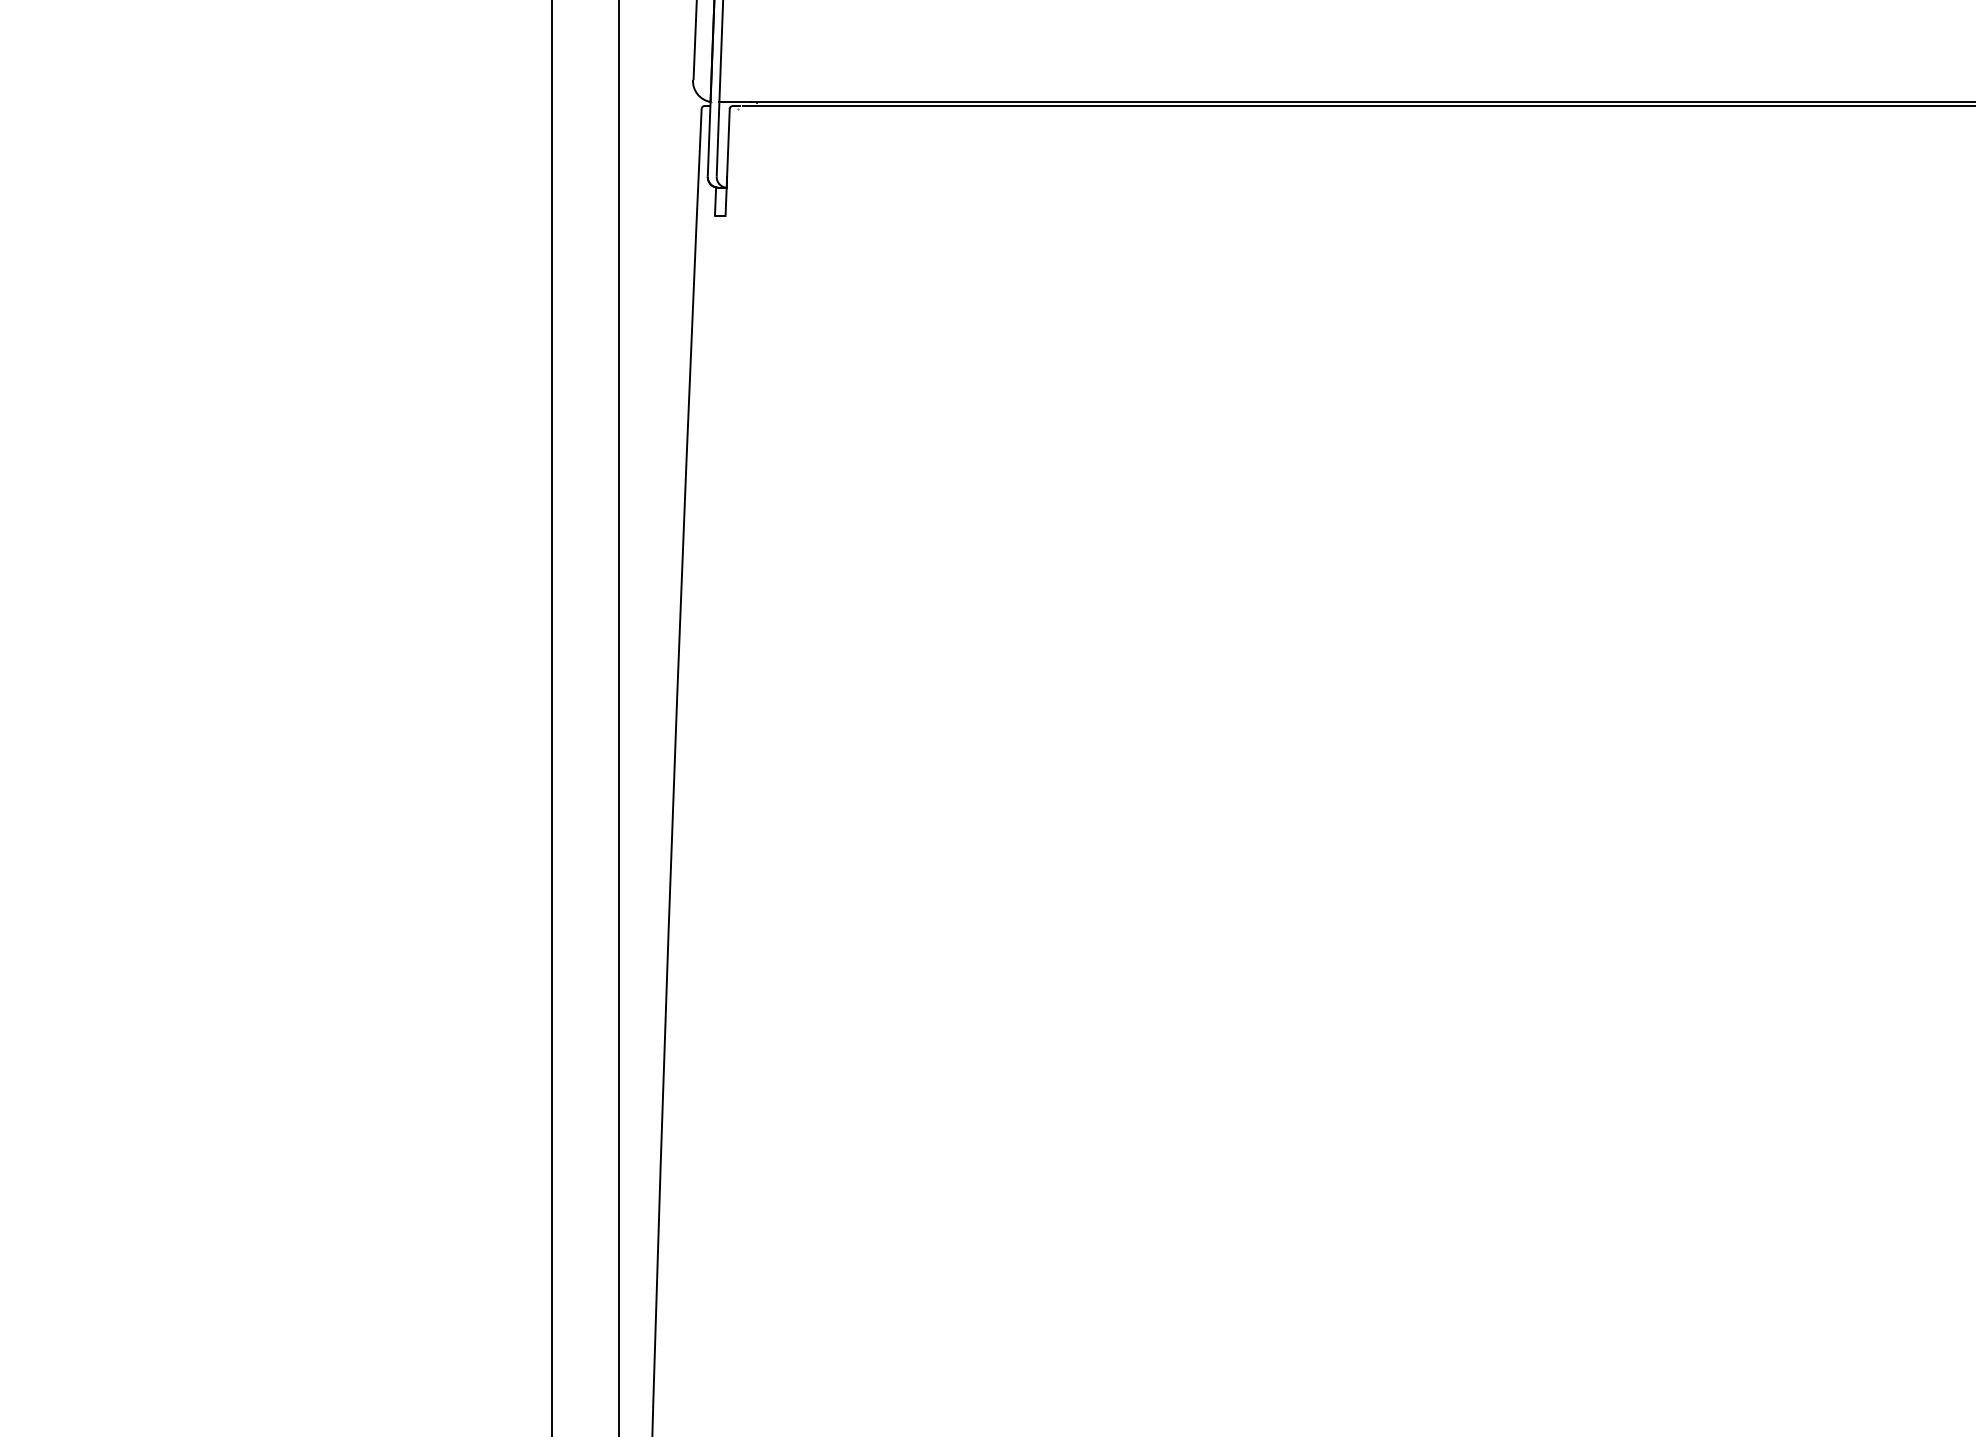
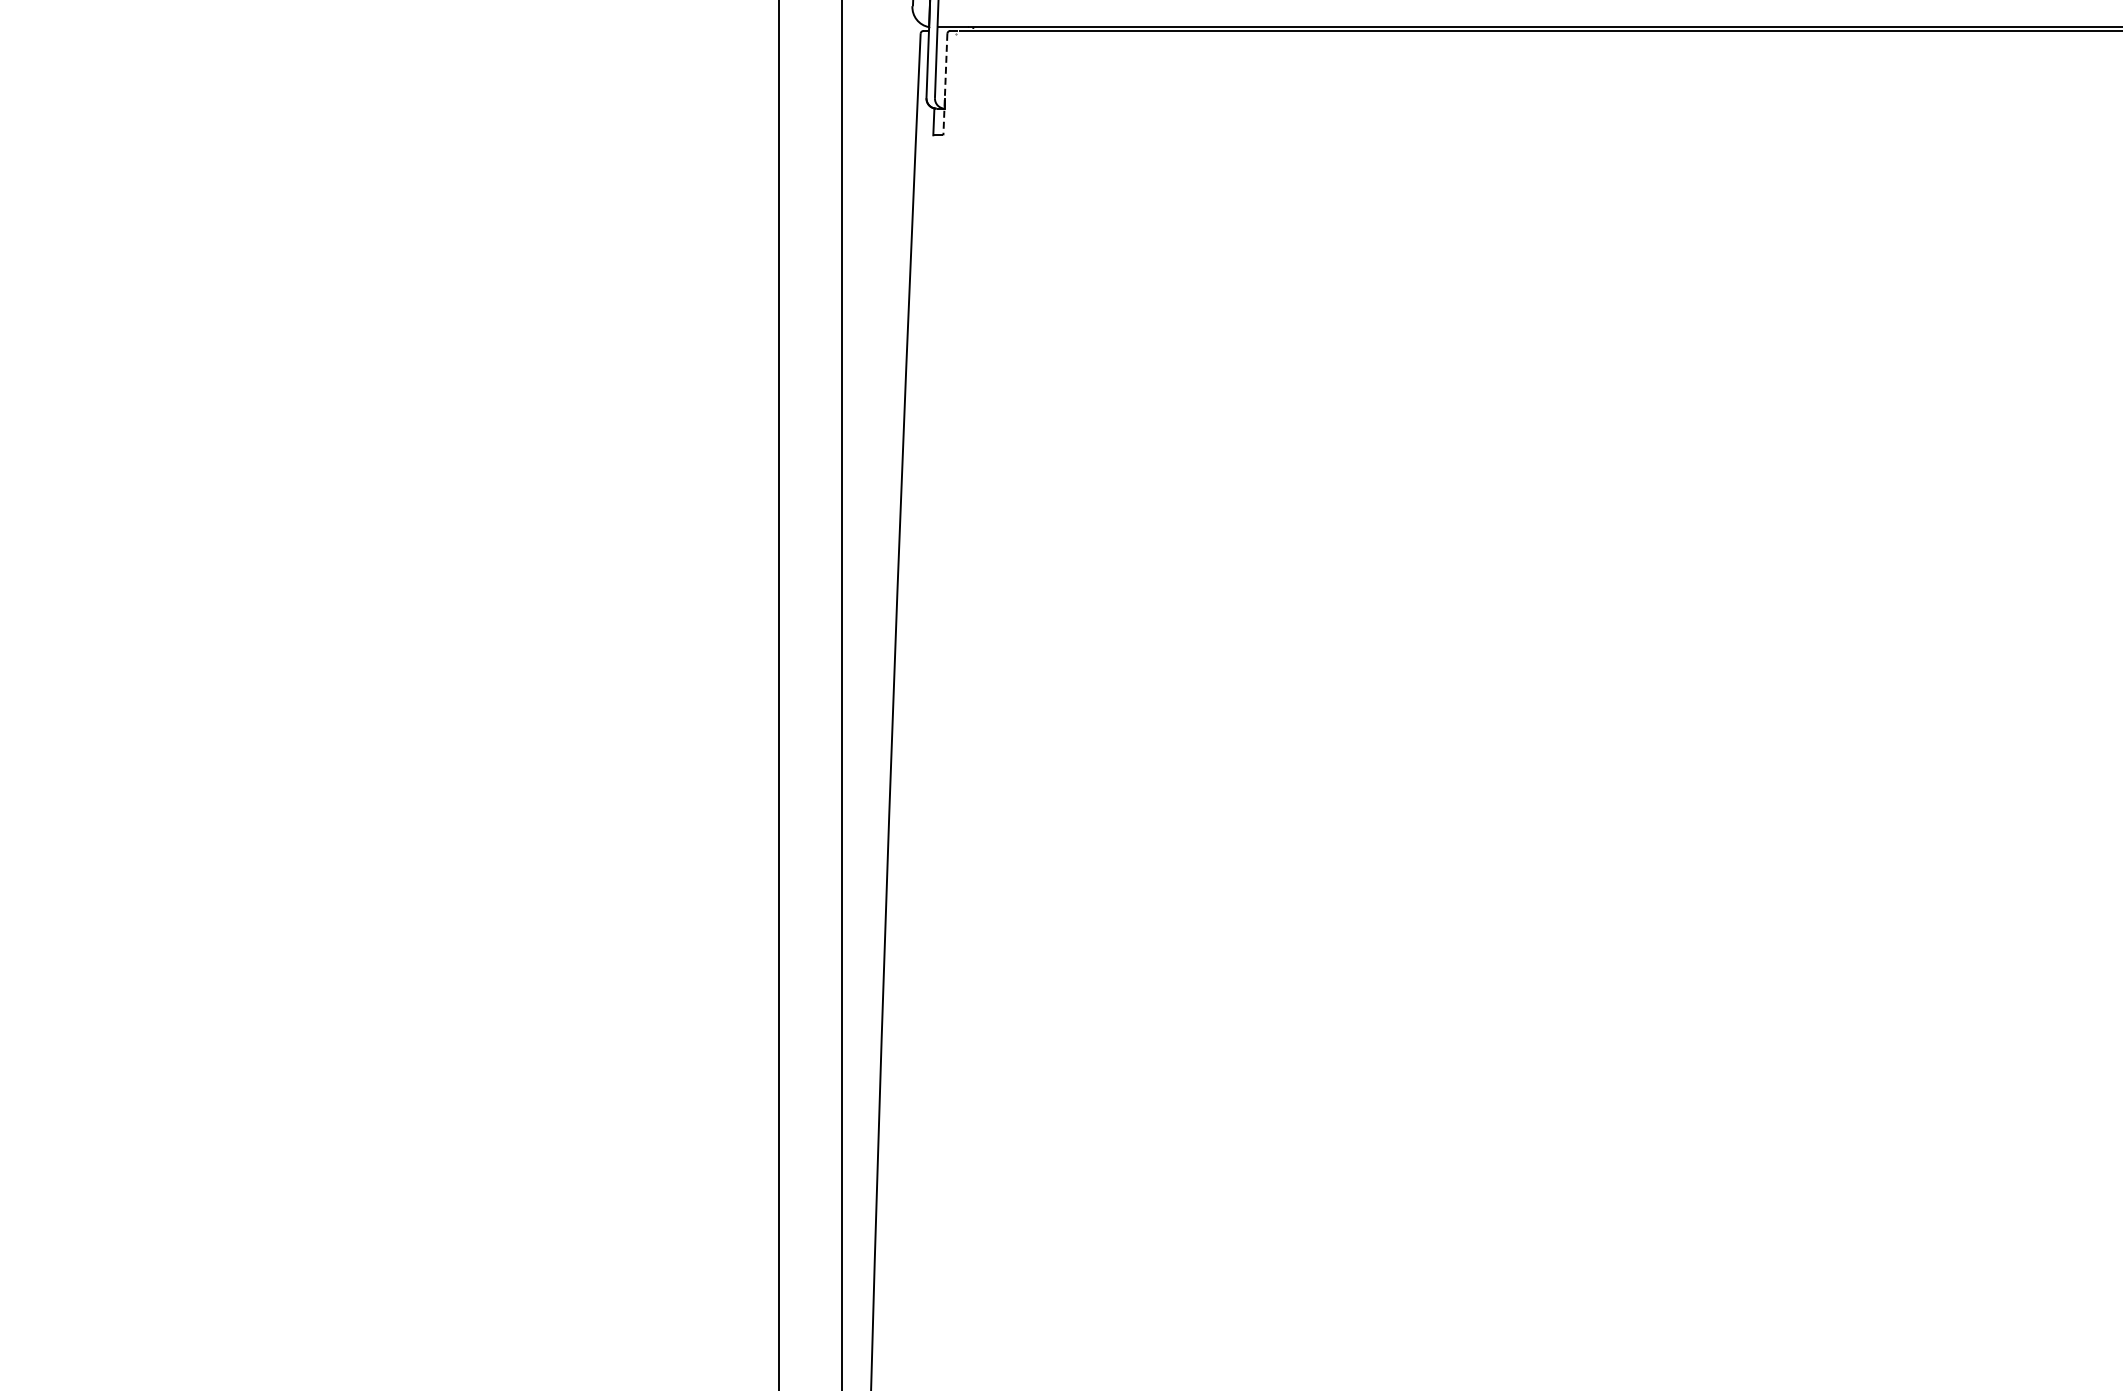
line: (727, 162) -> (945, 84), solid -> dashed

